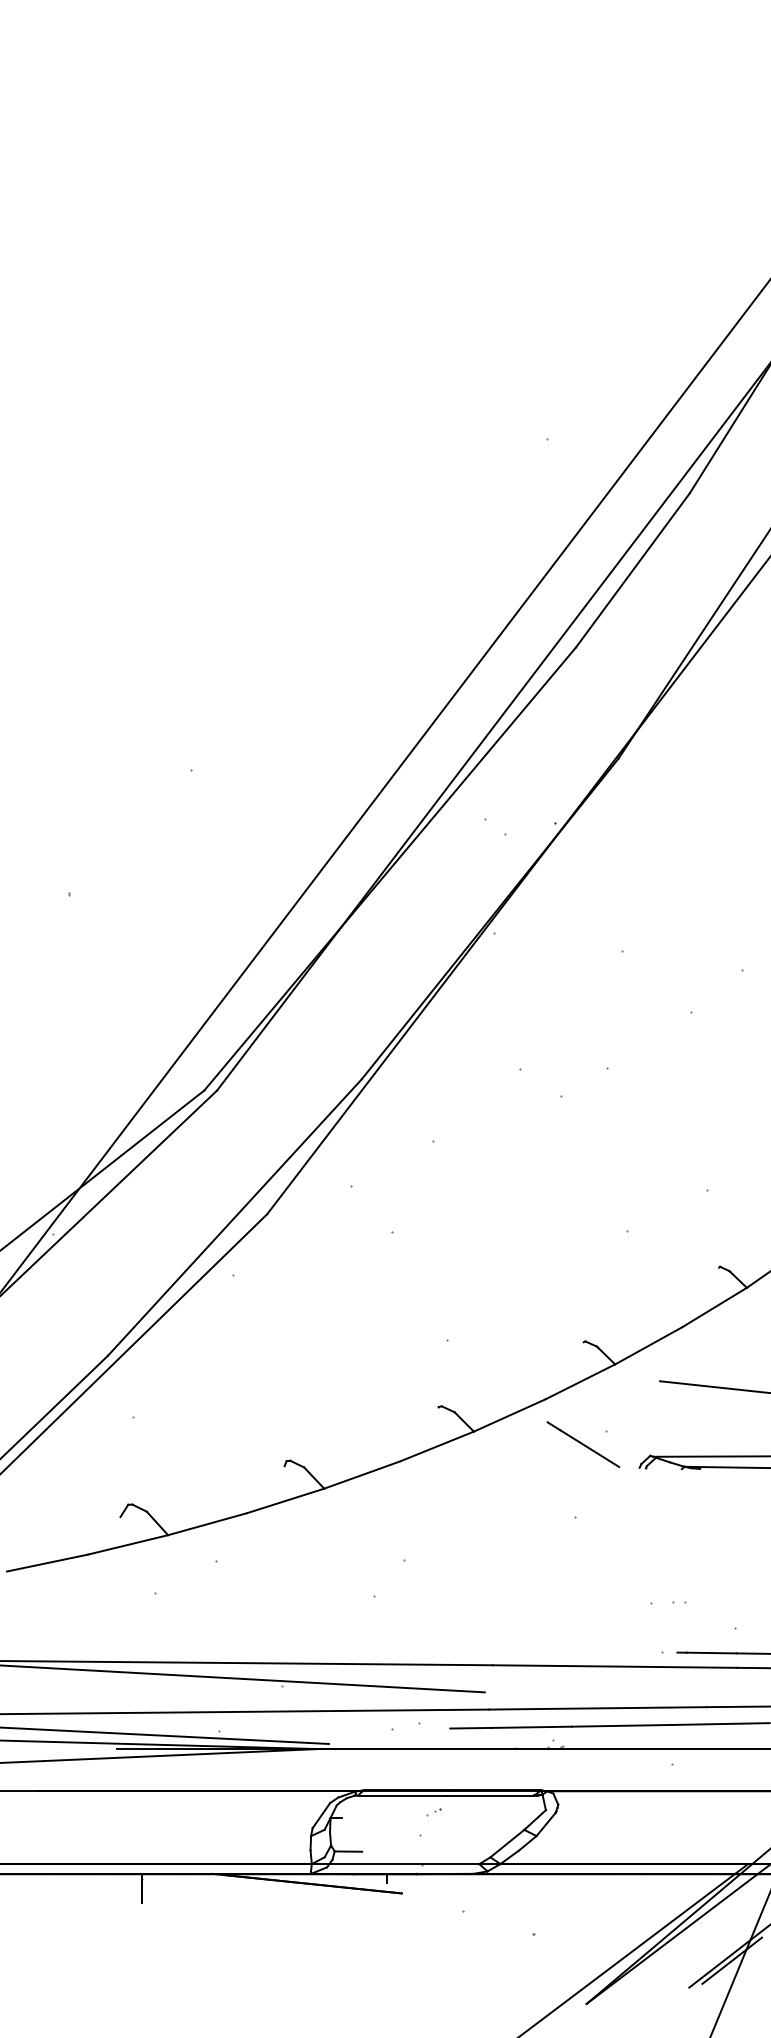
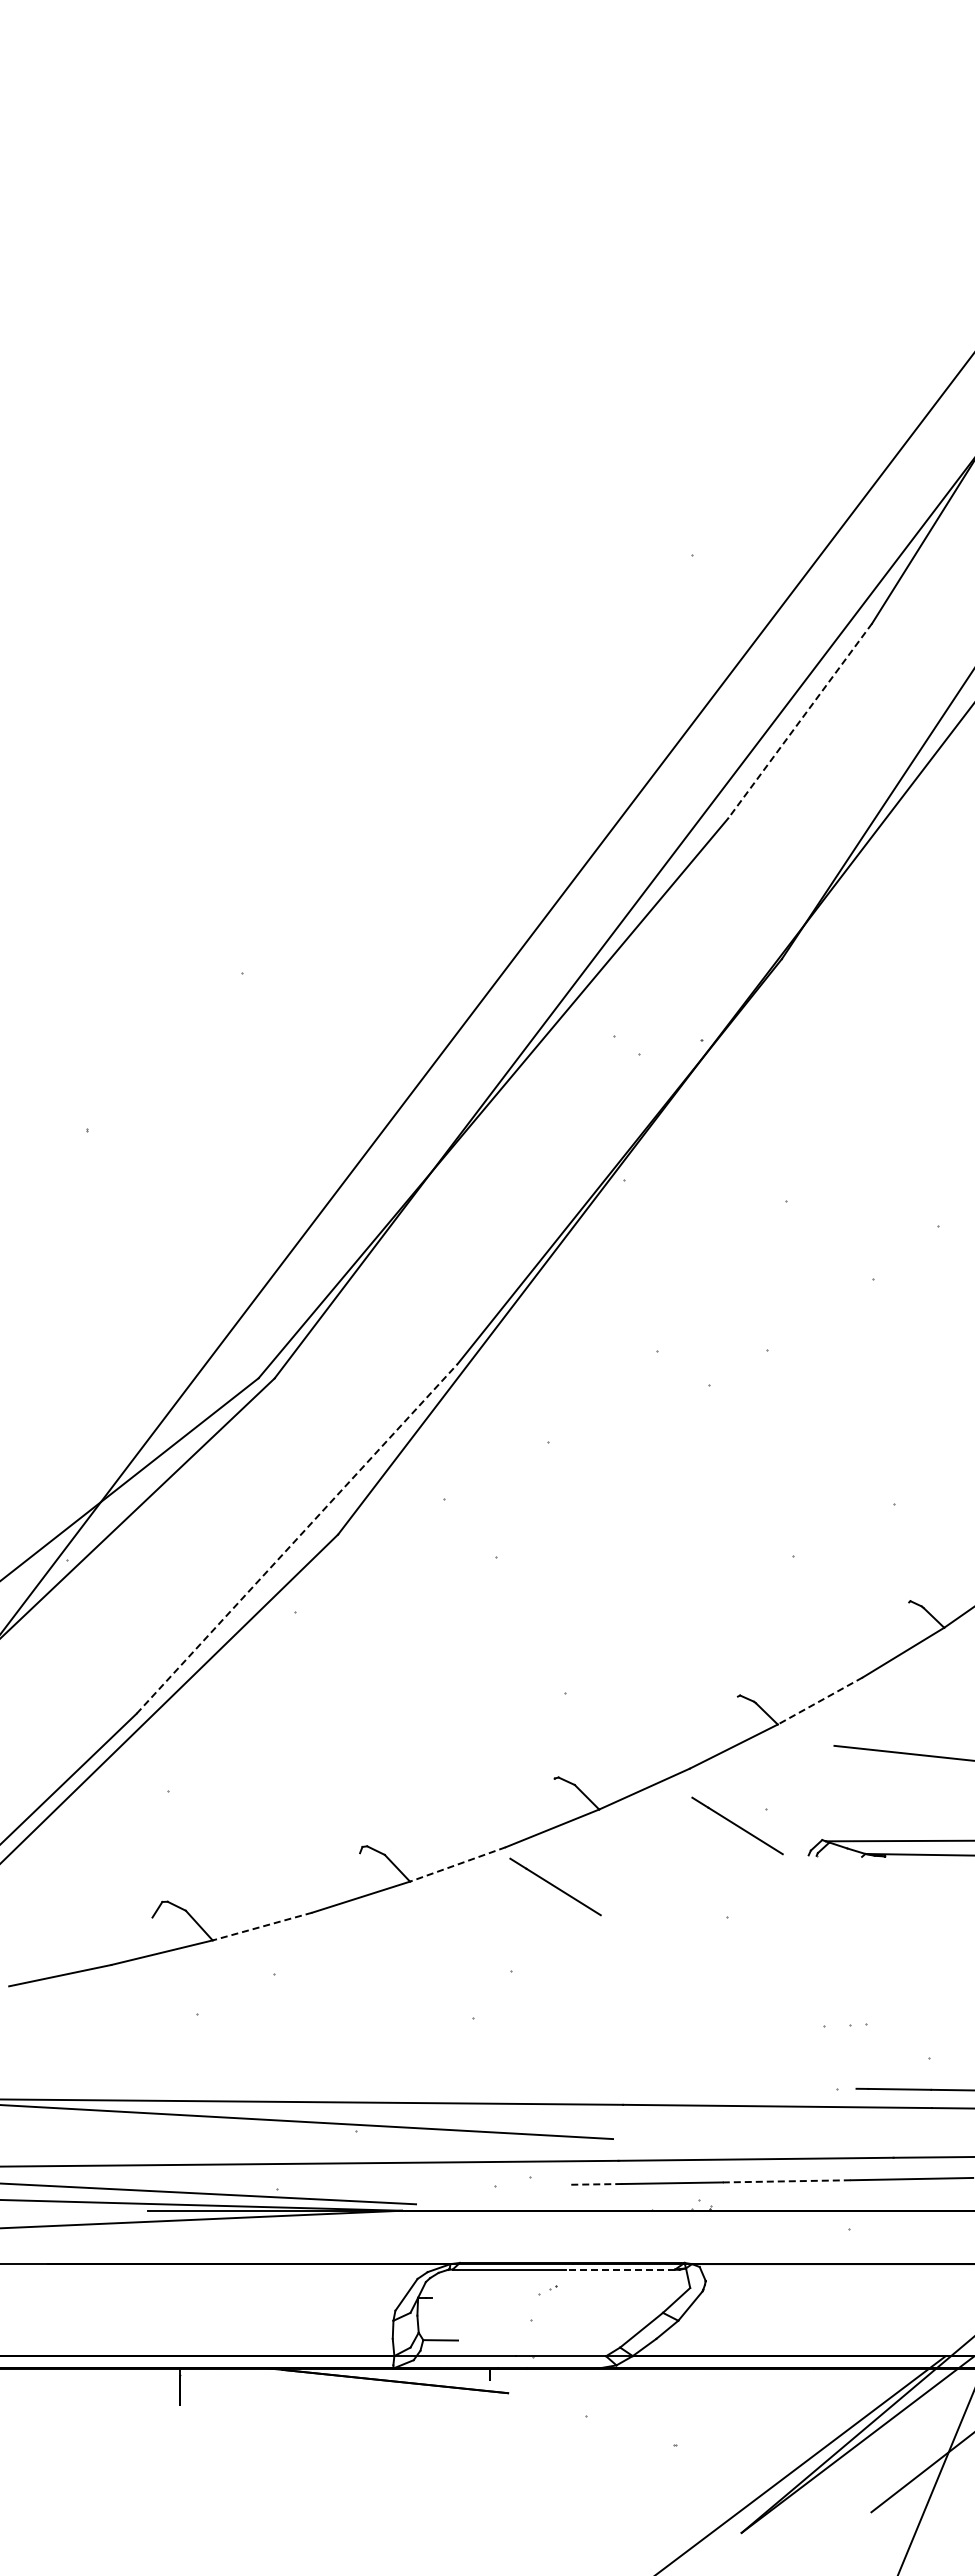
line: (632, 570) -> (799, 721), solid -> dashed
line: (235, 1217) -> (297, 1538), solid -> dashed
line: (648, 1346) -> (820, 1701), solid -> dashed
line: (361, 1475) -> (457, 1864), solid -> dashed
line: (439, 1492) -> (555, 1886), added
line: (207, 1524) -> (262, 1926), solid -> dashed
line: (622, 1725) -> (787, 2181), solid -> dashed
line: (470, 1728) -> (595, 2184), solid -> dashed
line: (490, 1795) -> (620, 2269), solid -> dashed
line: (732, 1960) -> (925, 2478), removed

